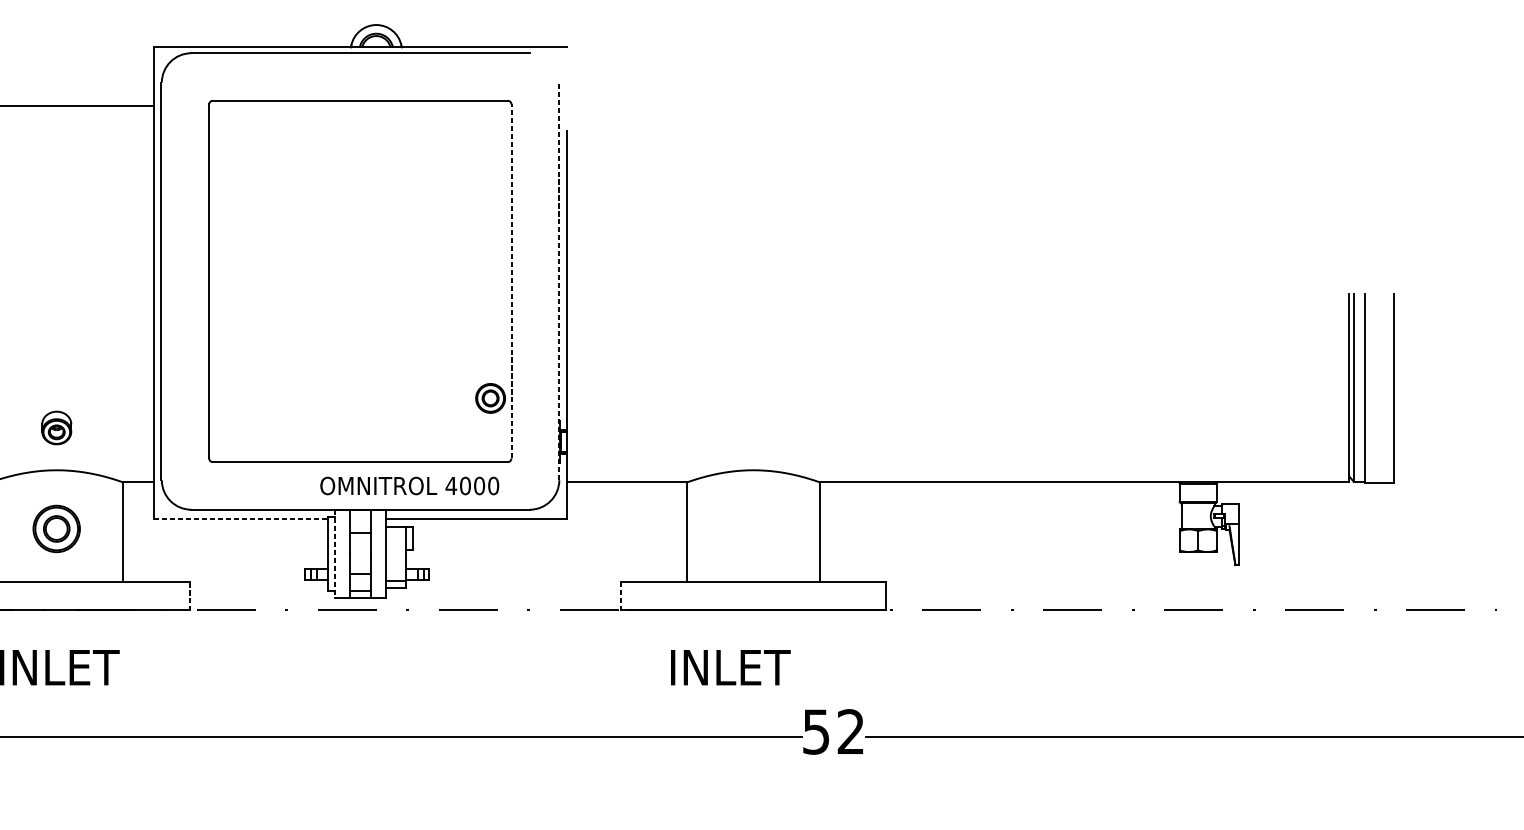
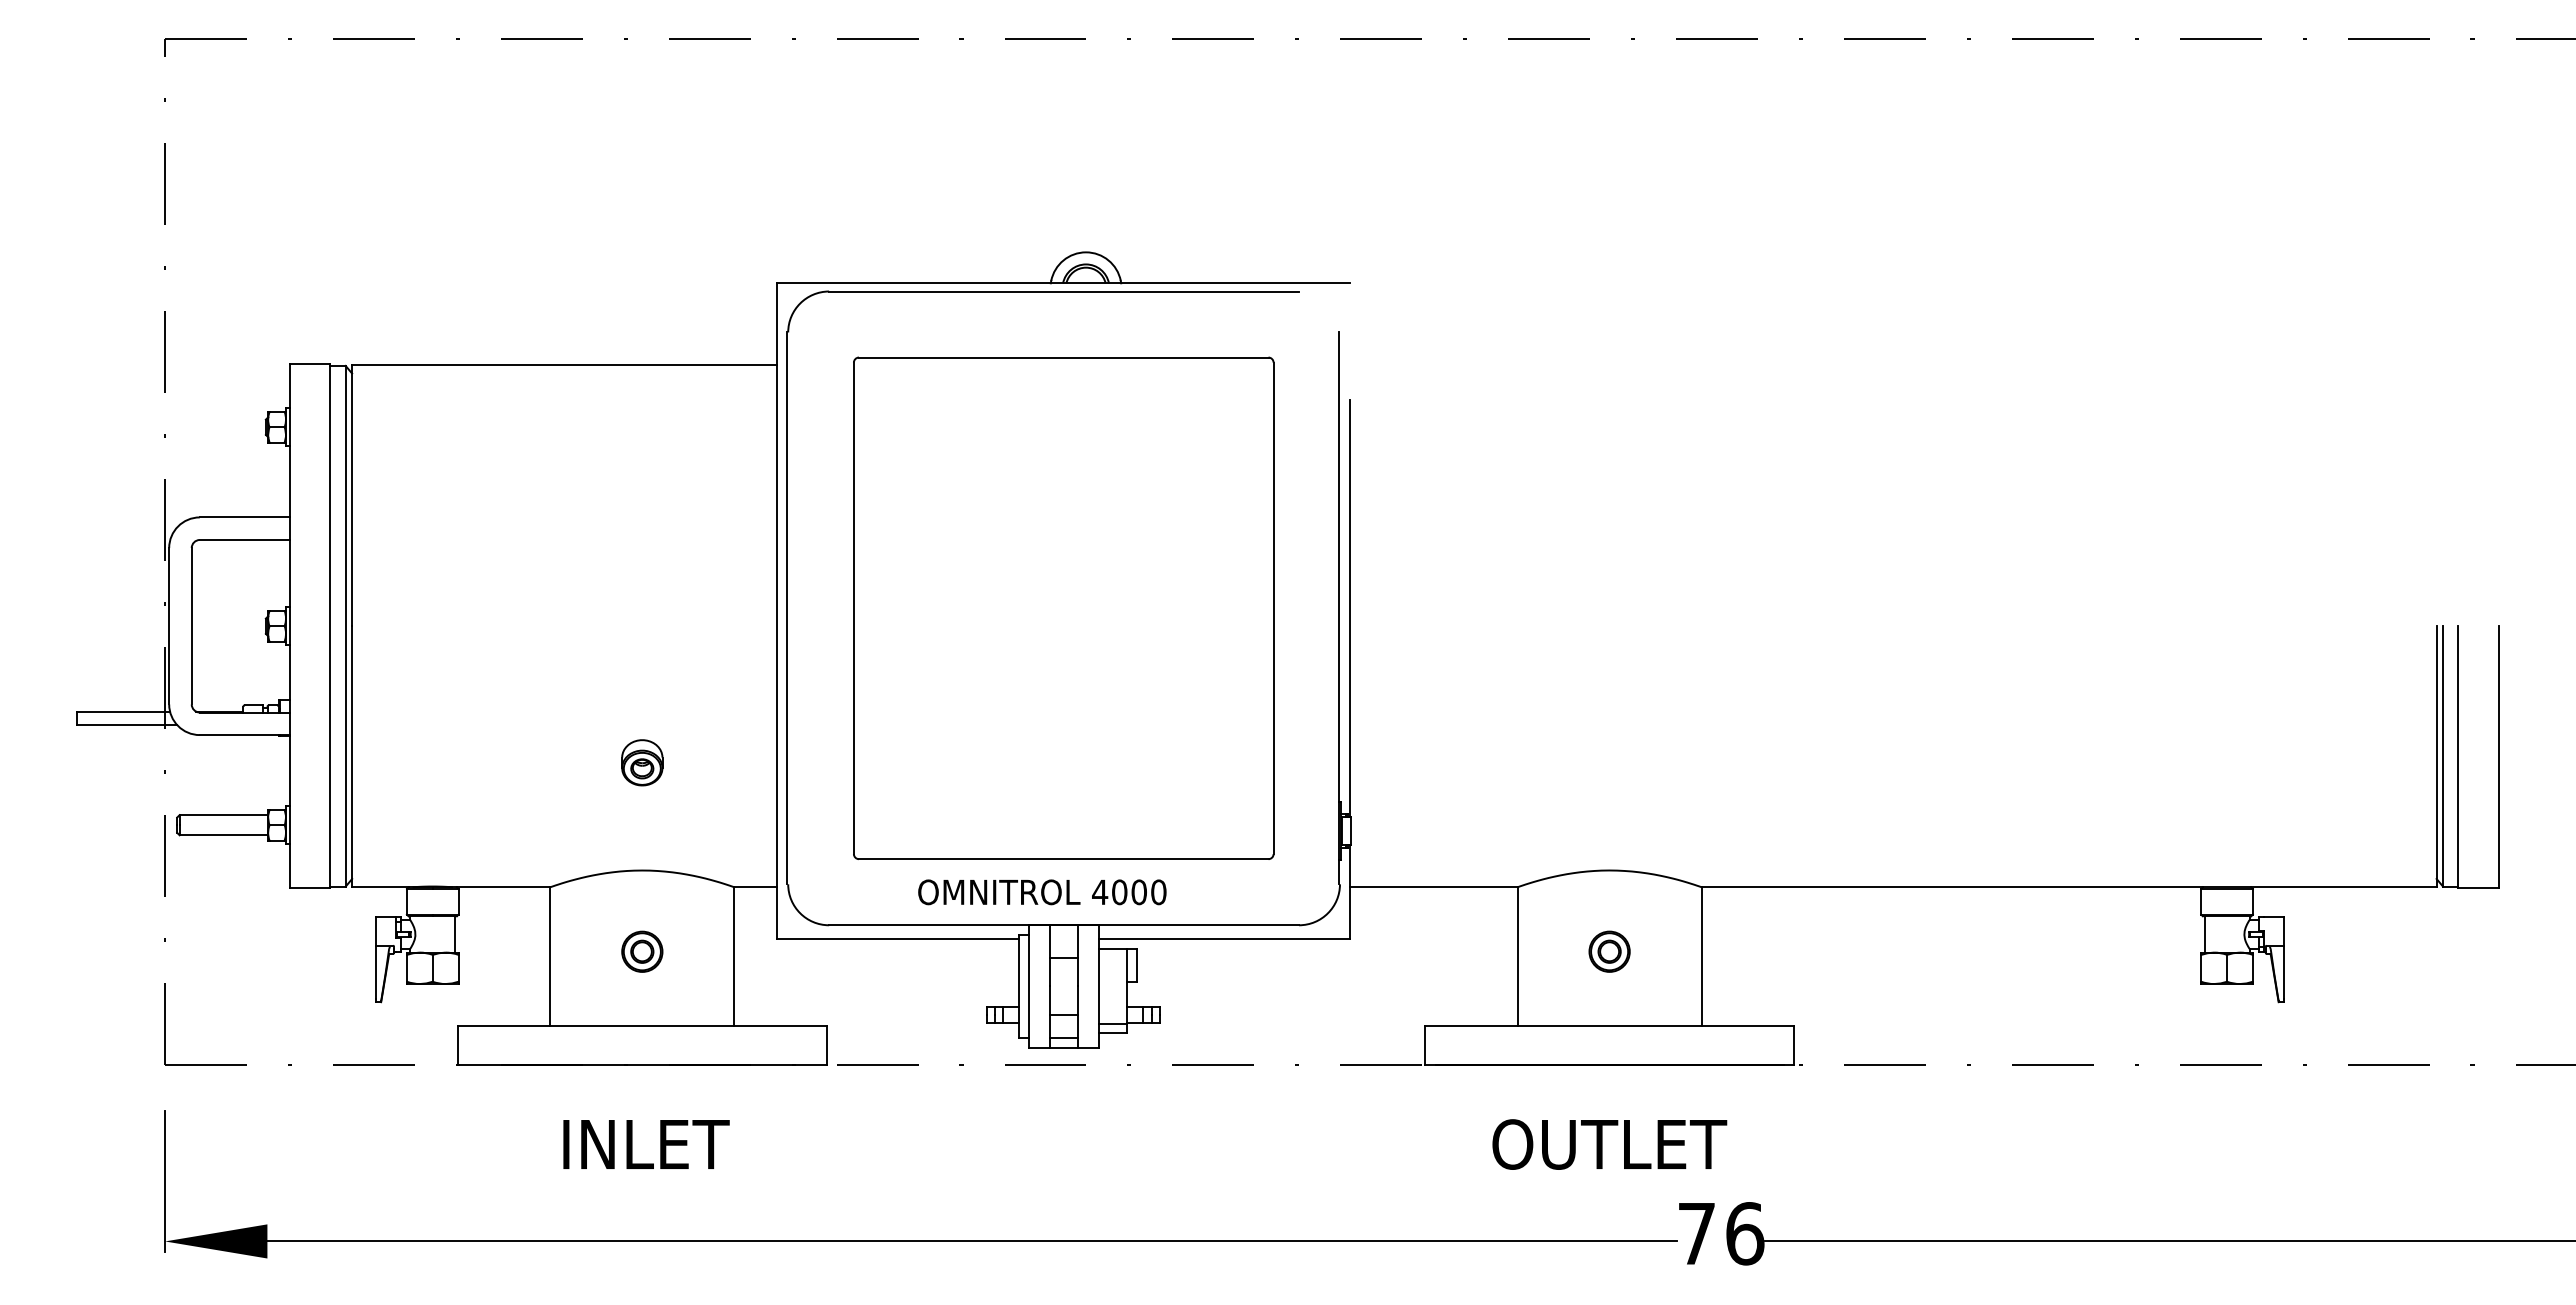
line: (511, 281) -> (1273, 608), dashed -> solid
line: (558, 281) -> (1339, 608), dashed -> solid
part: (490, 398) -> (1609, 951), moved
part: (56, 427) -> (642, 762), moved
text: (409, 486) -> (1042, 892), moved
line: (241, 519) -> (898, 938), dashed -> solid
part: (56, 528) -> (642, 951), size x0.62
line: (334, 553) -> (1028, 986), dashed -> solid
line: (189, 596) -> (826, 1045), dashed -> solid
line: (620, 596) -> (1425, 1045), dashed -> solid
text: (753, 667) -> (1609, 1144), INLET -> OUTLET
text: (834, 731) -> (1721, 1233), 52 -> 76

